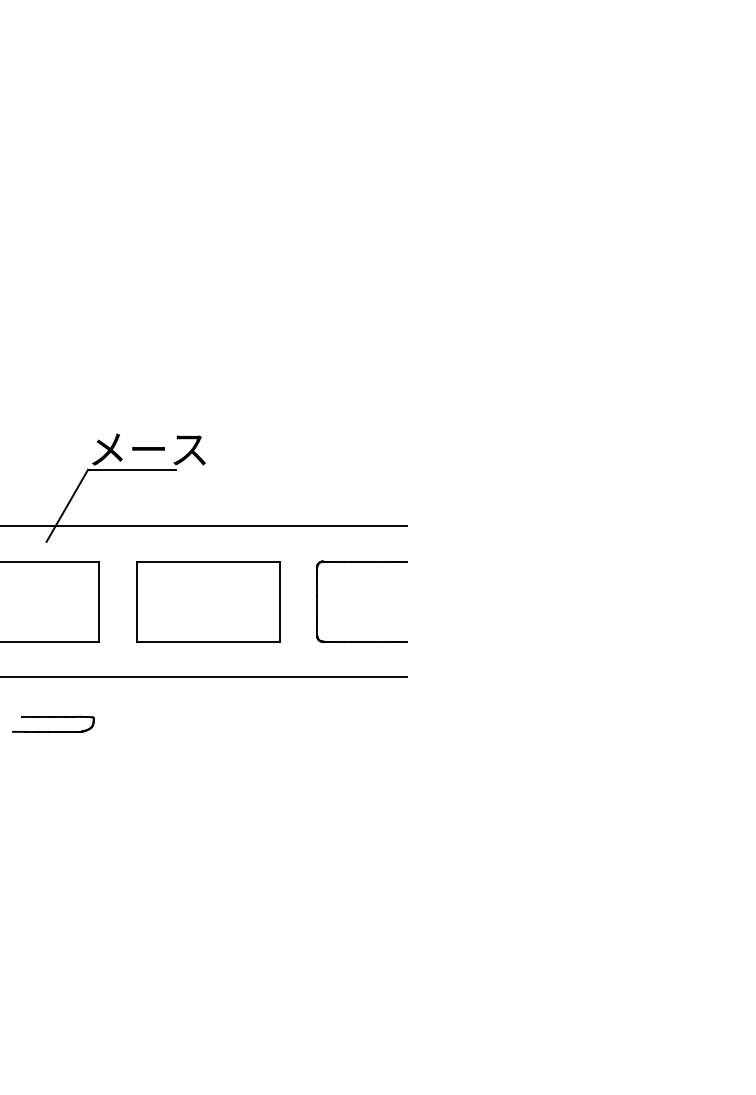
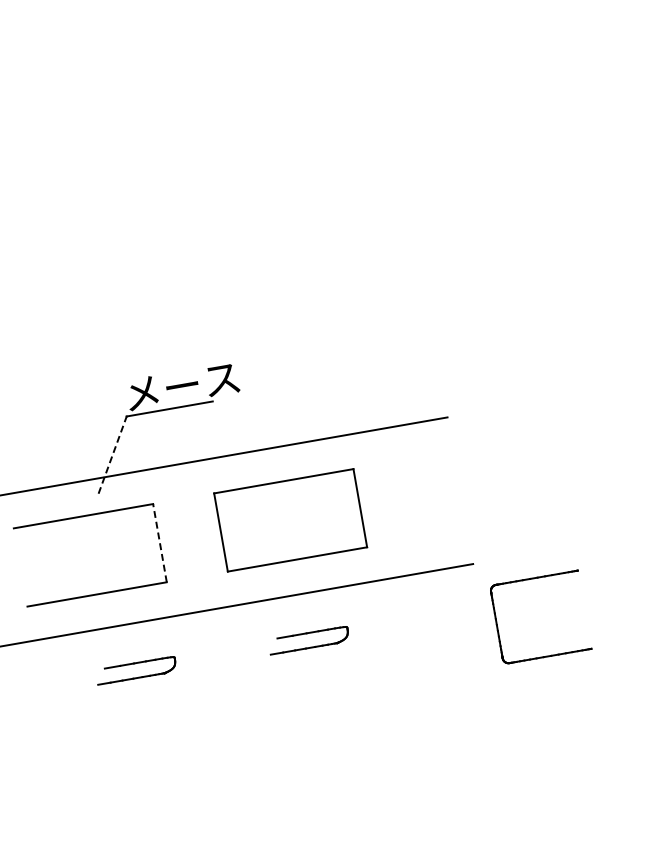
line: (67, 505) -> (112, 454), solid -> dashed
part: (361, 562) -> (533, 579), moved
line: (99, 601) -> (160, 542), solid -> dashed
part: (208, 601) -> (291, 520), moved
part: (230, 717) -> (307, 633), added

